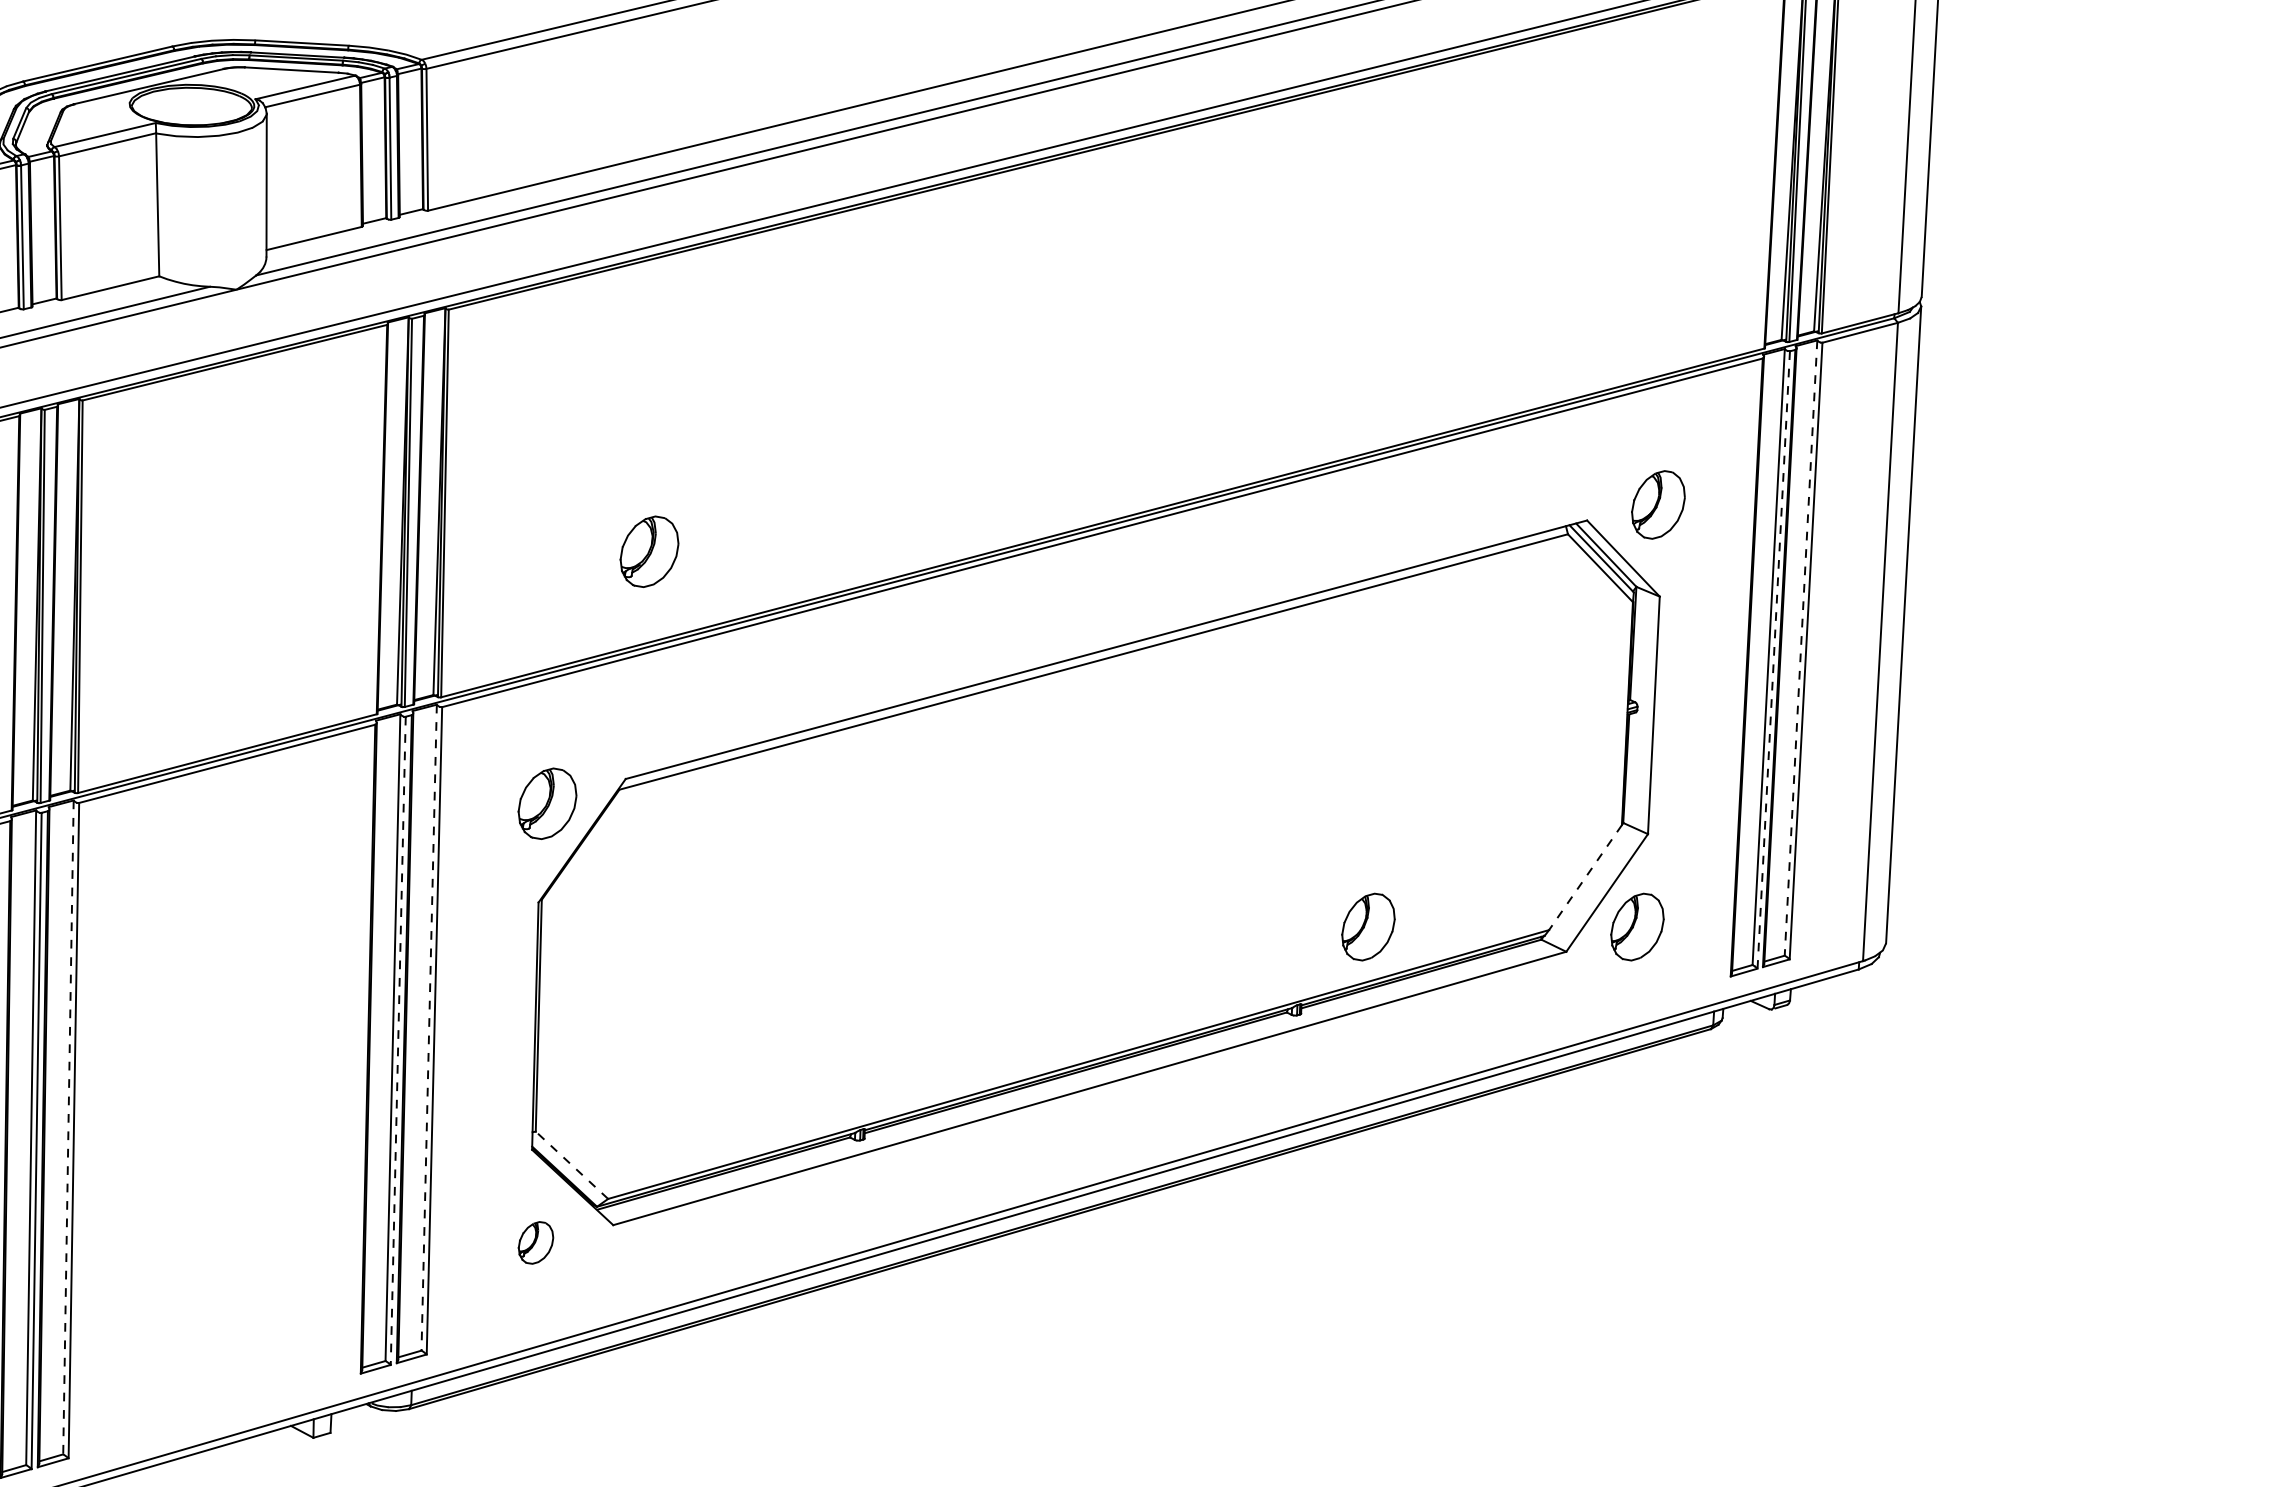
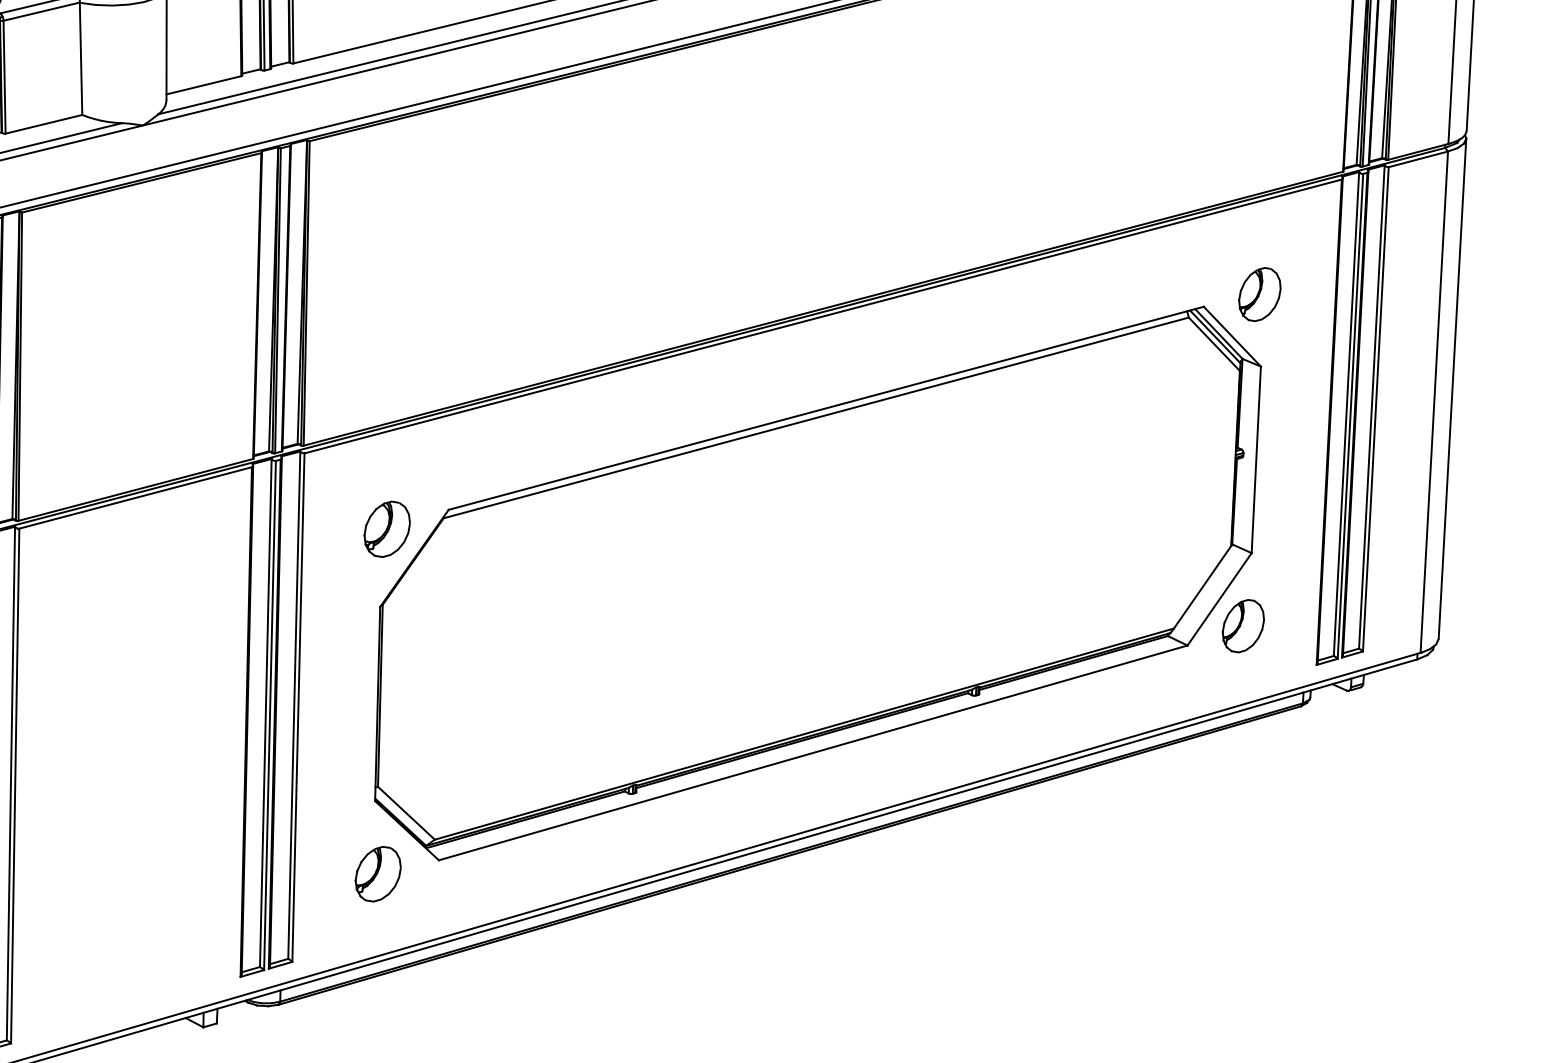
part: (649, 551) -> (467, 331), removed
line: (1800, 648) -> (1371, 407), dashed -> solid
line: (1773, 660) -> (1350, 416), dashed -> solid
line: (1585, 877) -> (1202, 587), dashed -> solid
part: (1368, 926) -> (1032, 625), removed
line: (429, 1028) -> (294, 705), dashed -> solid
line: (398, 1041) -> (270, 716), dashed -> solid
line: (68, 1127) -> (10, 783), dashed -> solid
line: (571, 1164) -> (406, 812), dashed -> solid
part: (535, 1242) -> (377, 873), size x1.67

